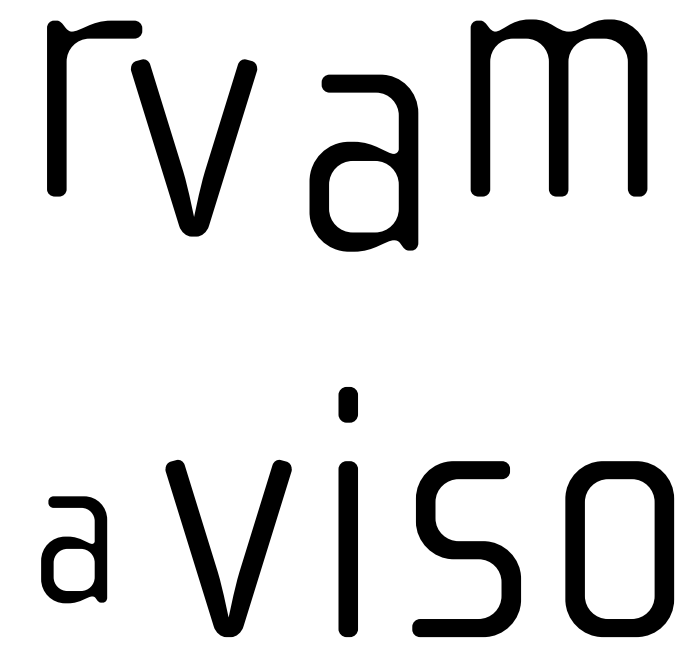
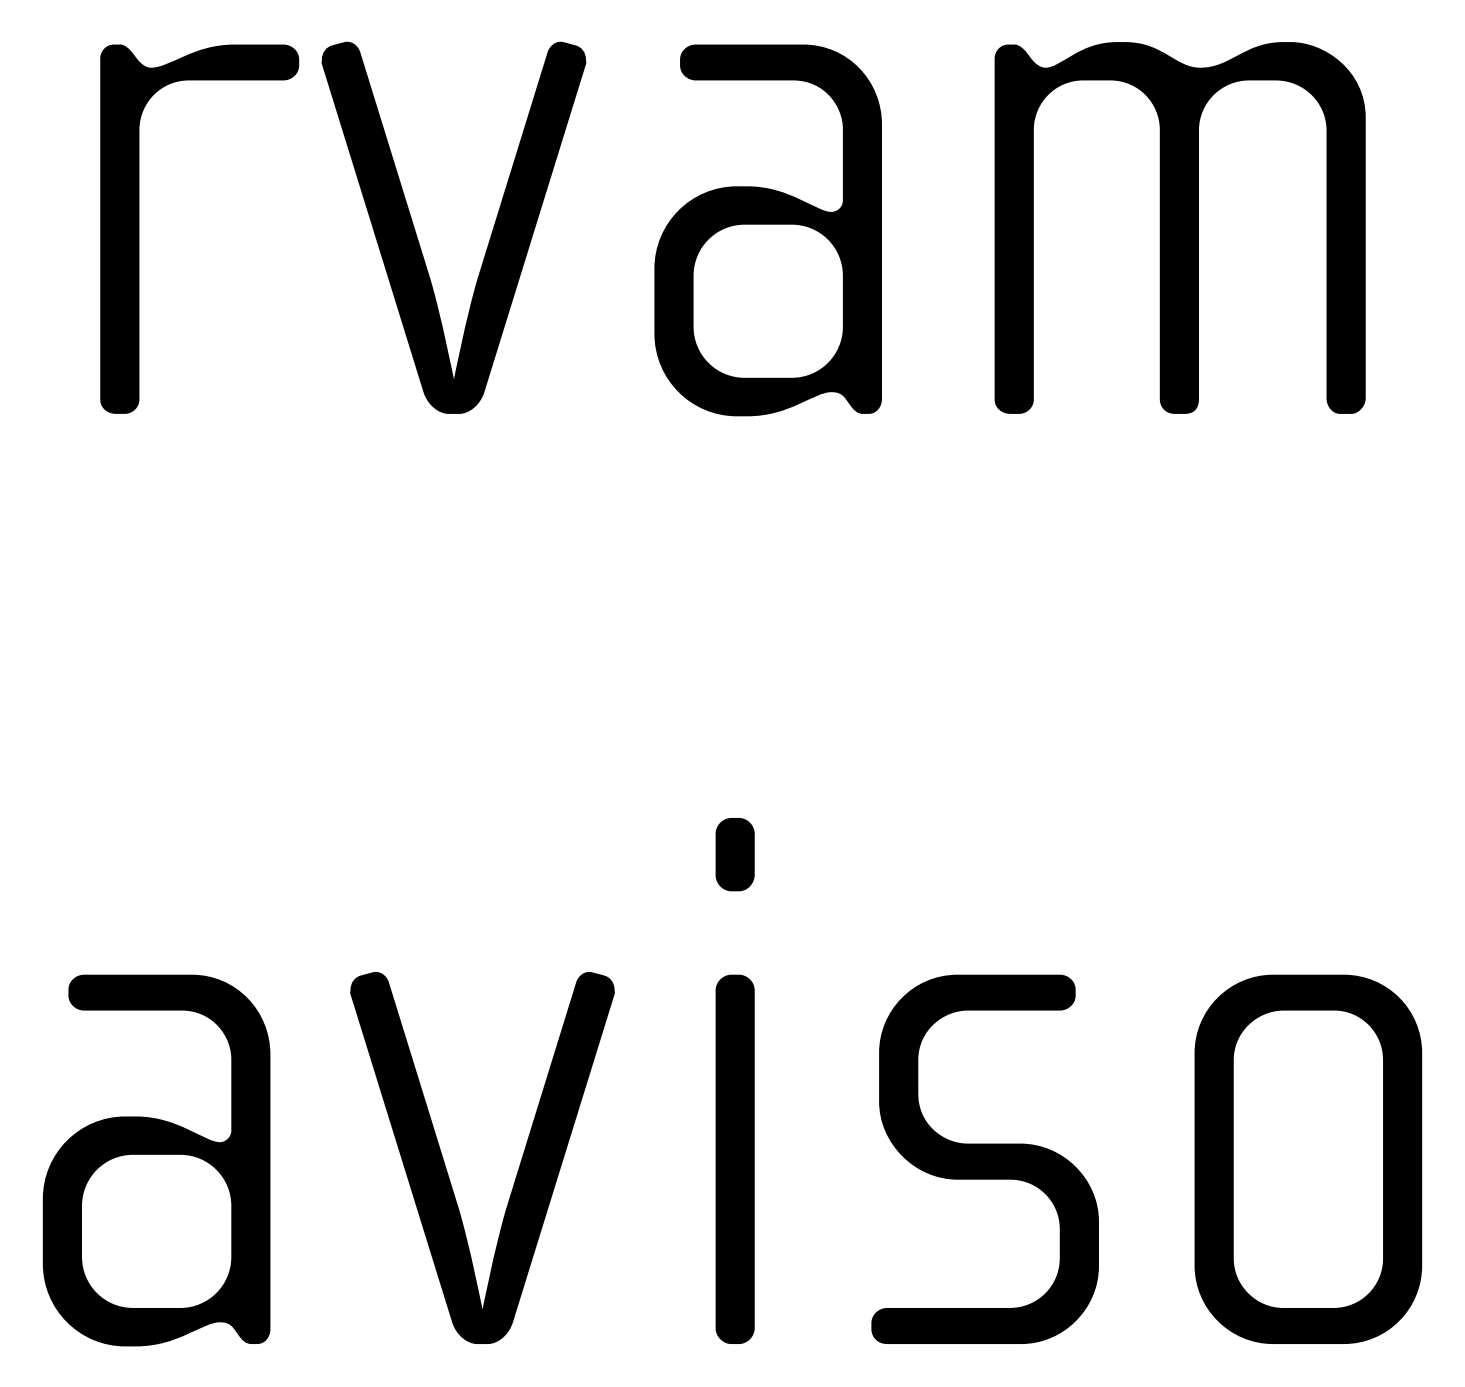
part: (210, 152) -> (488, 237), moved
part: (363, 162) -> (767, 228), moved
part: (73, 549) -> (155, 1160), size x1.67

